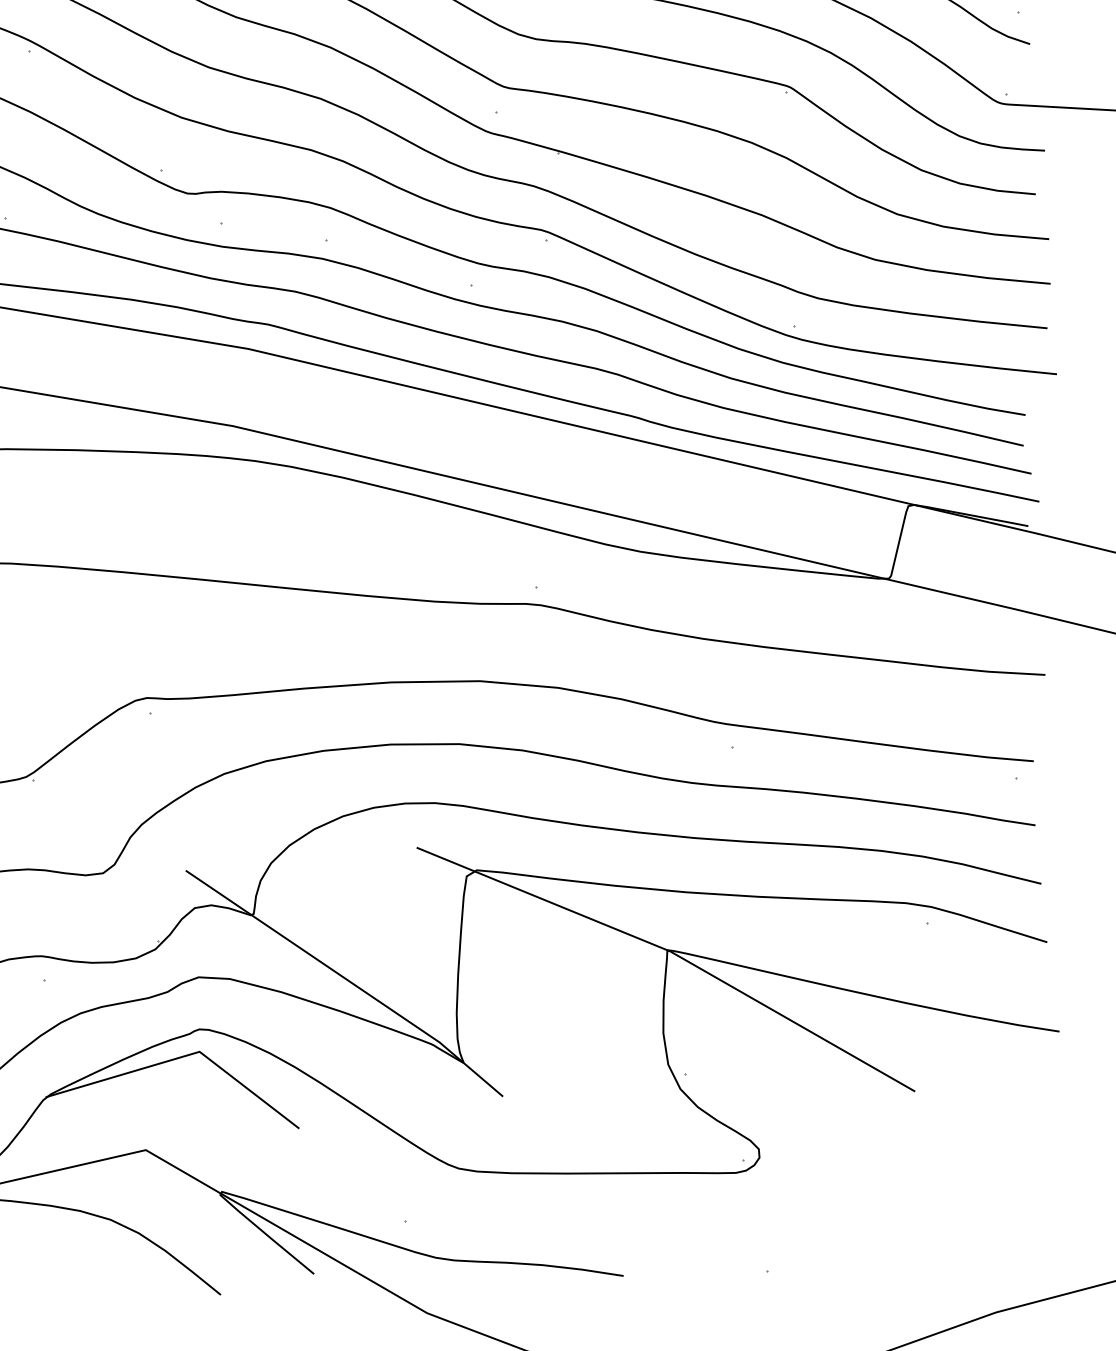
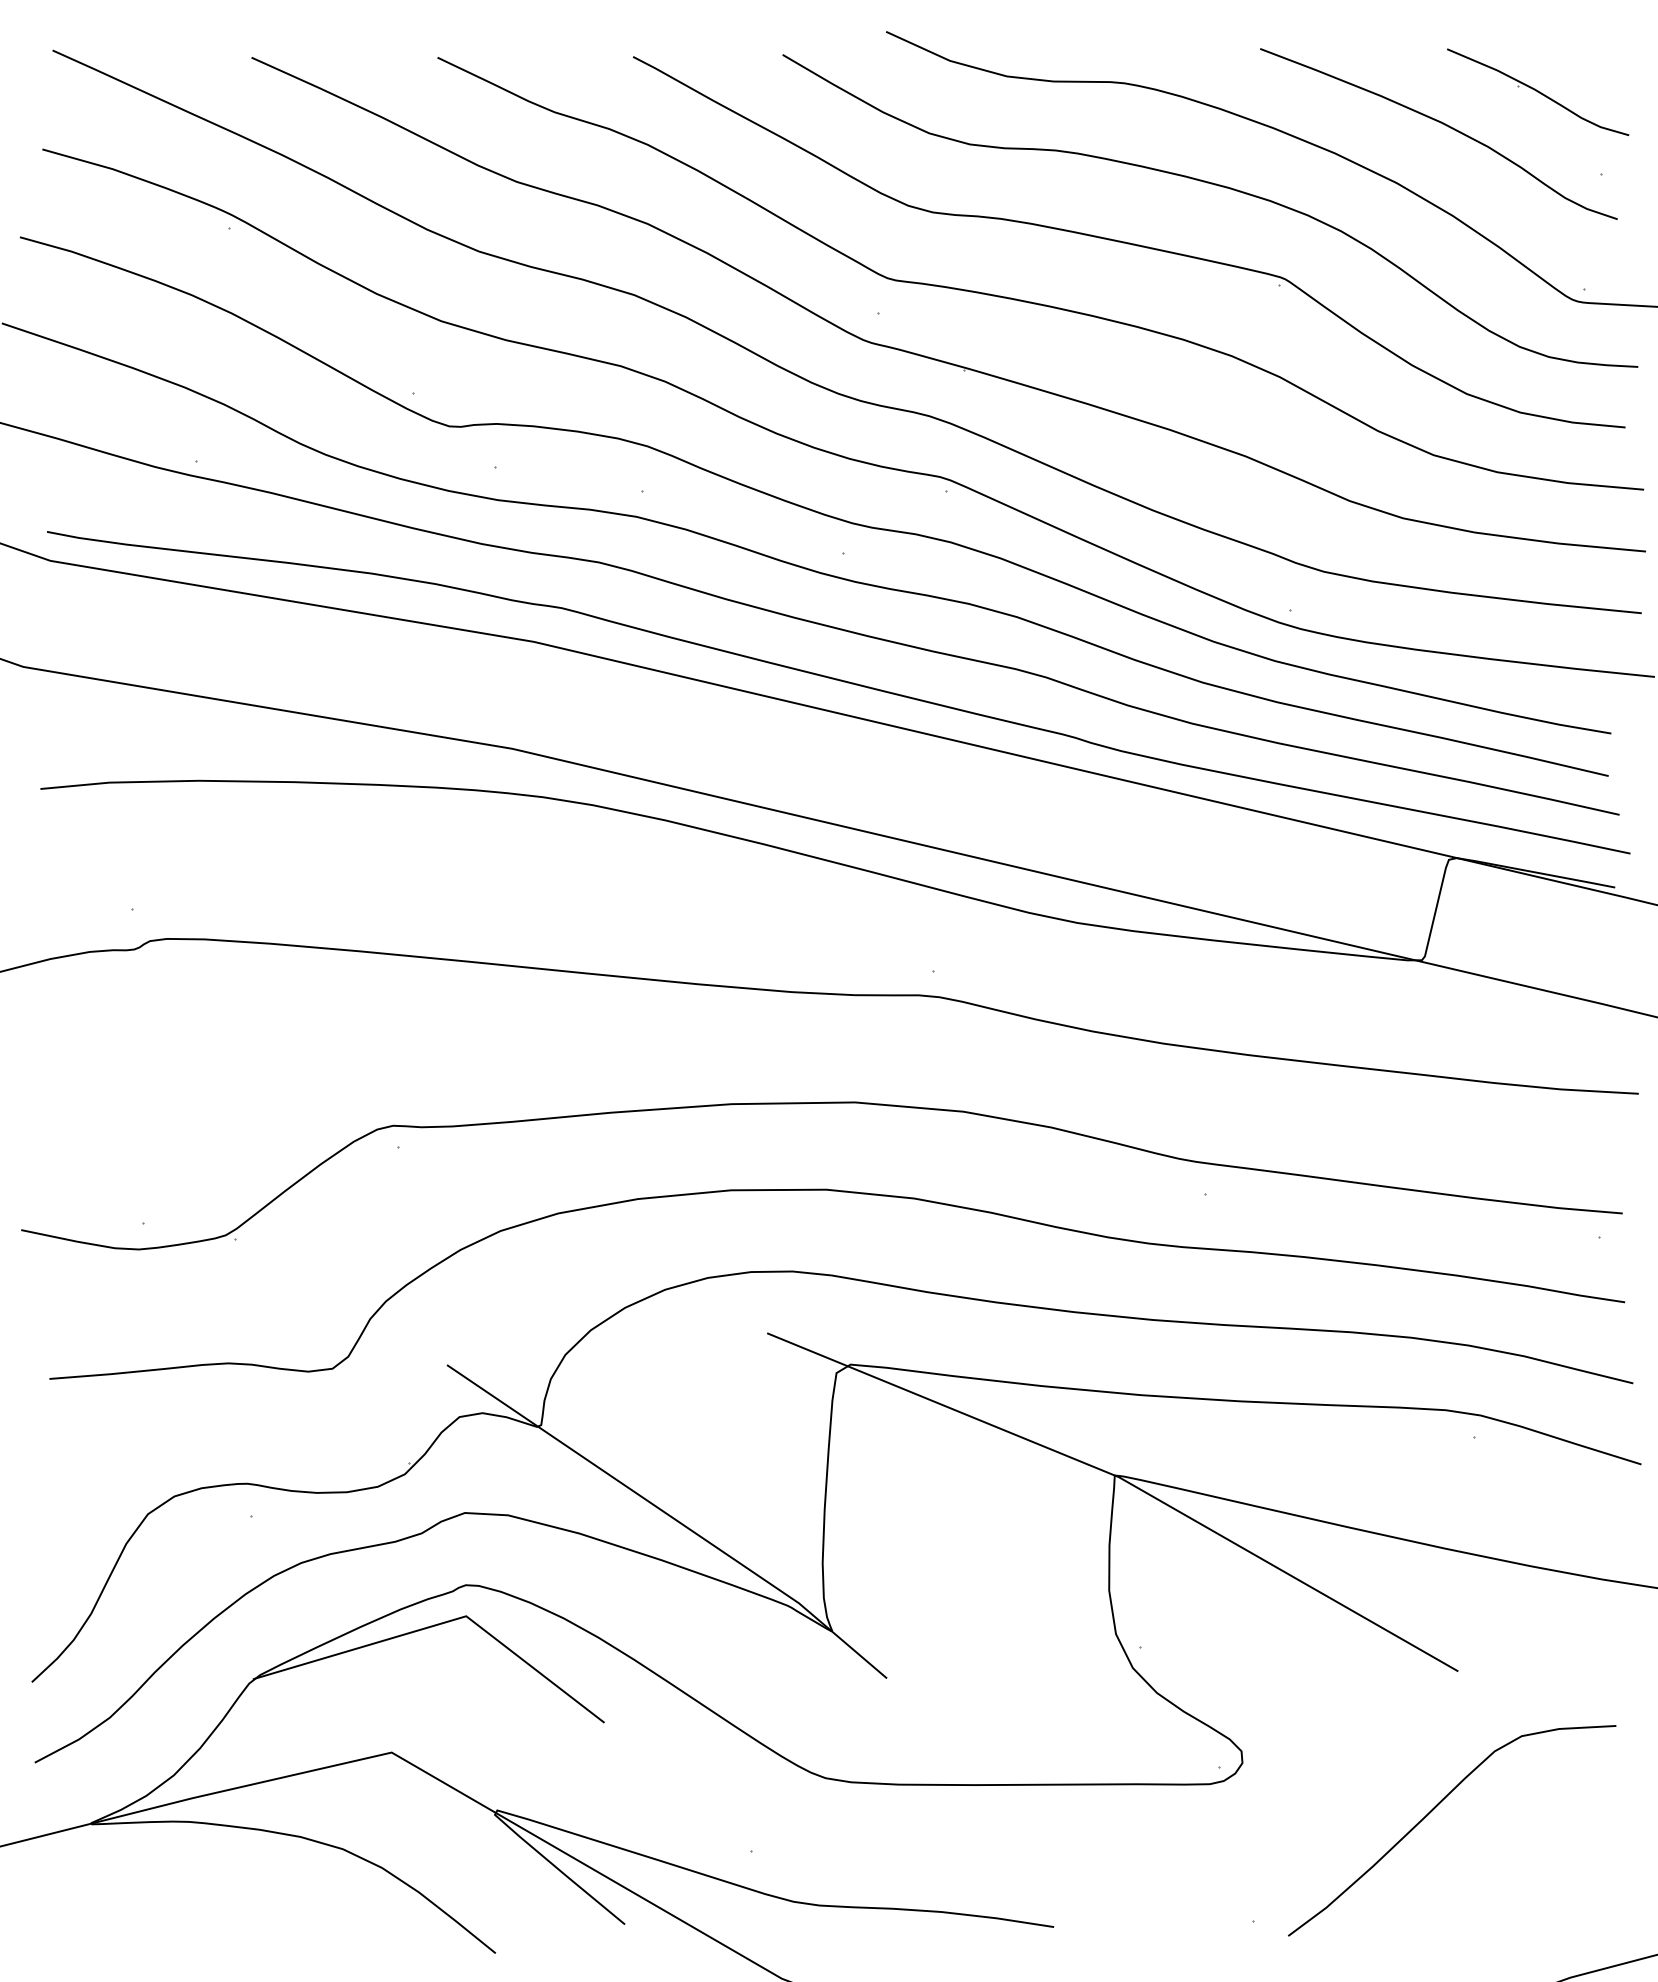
curve: (897, 1191) -> (1433, 1810), added

